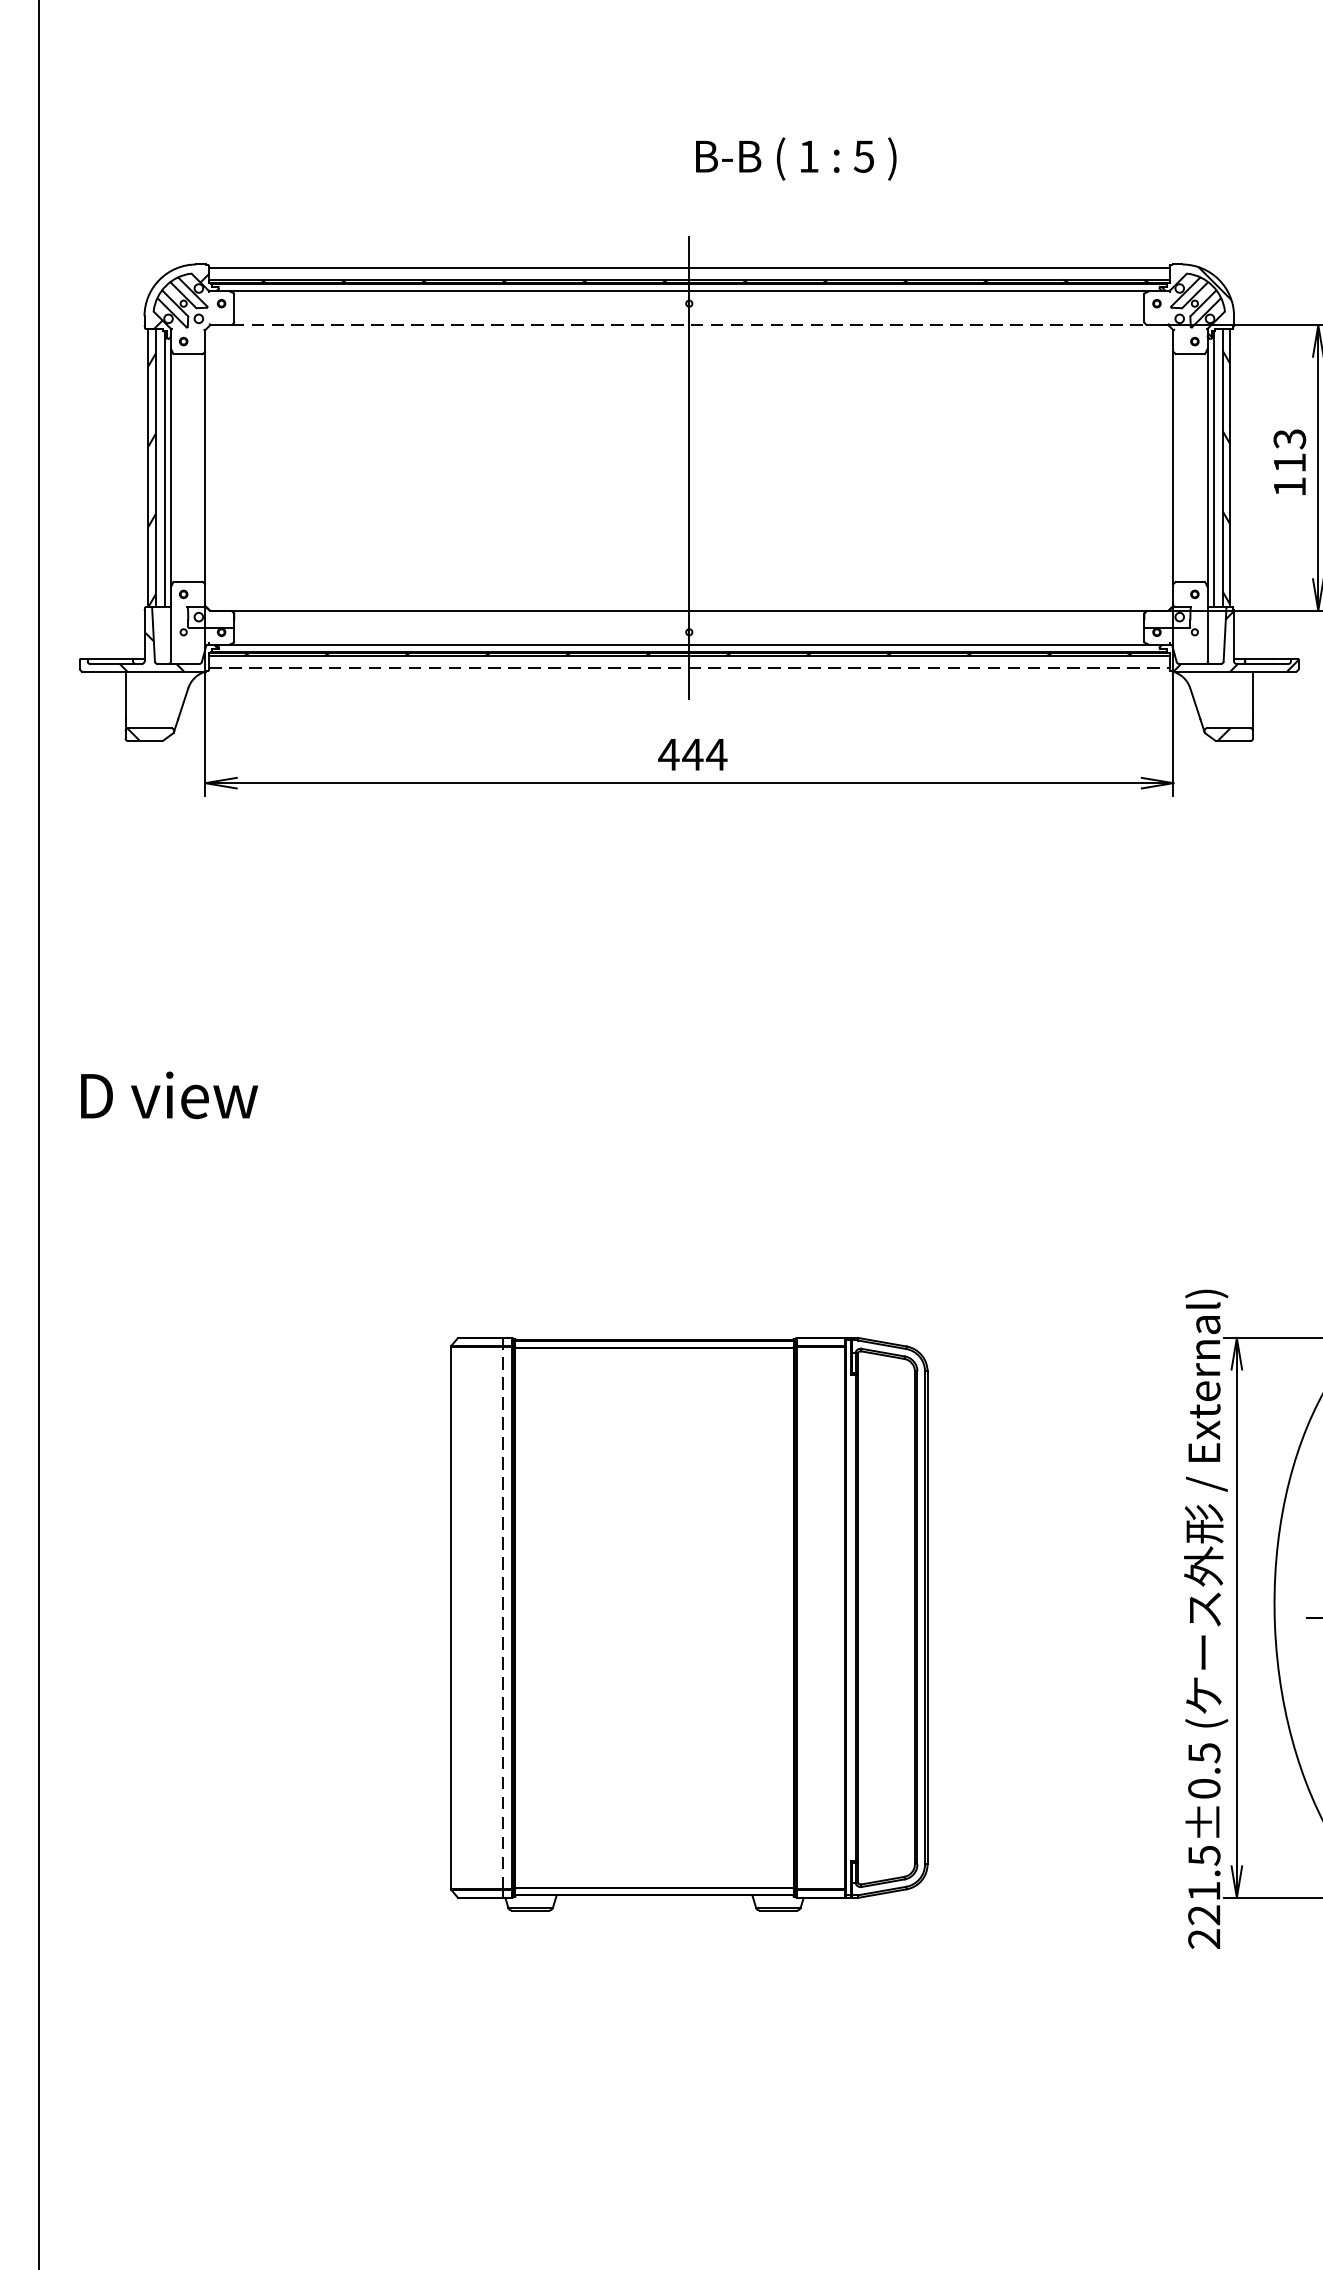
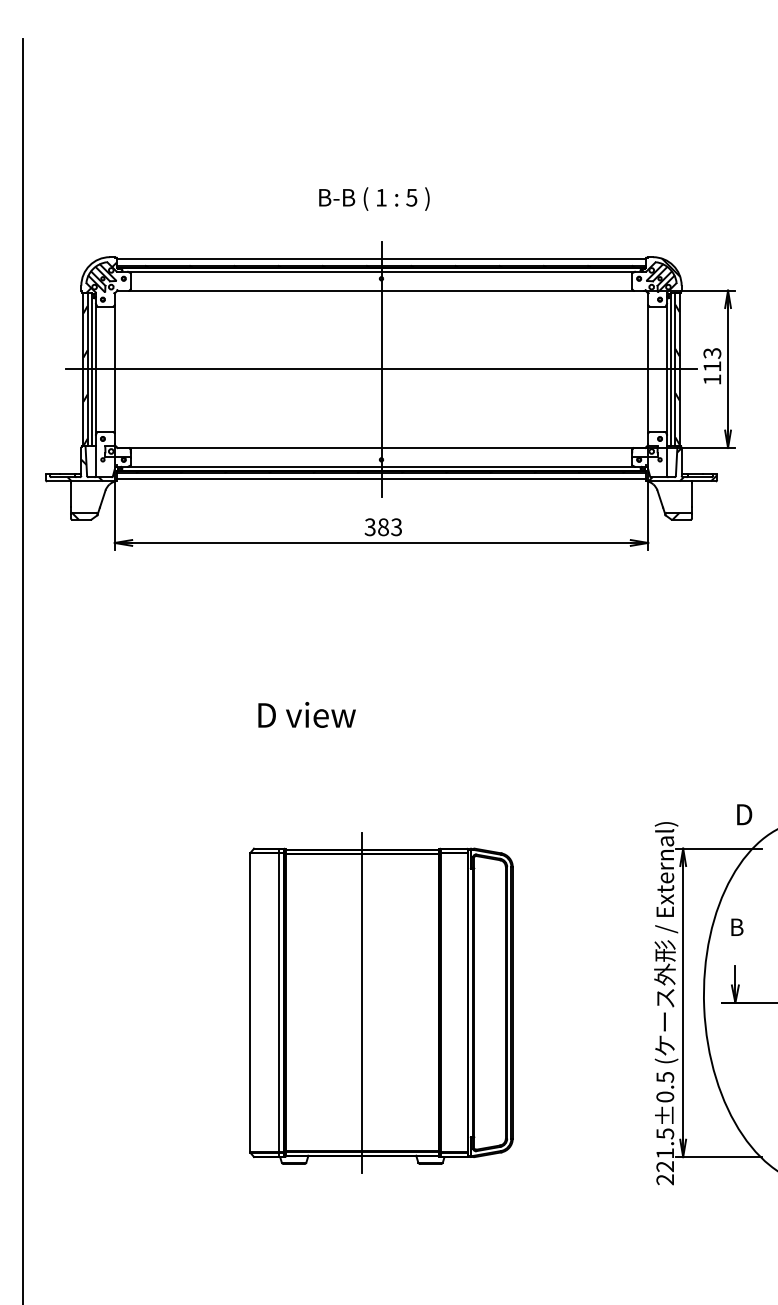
text: (796, 157) -> (374, 198), moved
line: (691, 324) -> (382, 290), dashed -> solid
line: (689, 468) -> (381, 369), added
line: (689, 667) -> (381, 479), dashed -> solid
text: (692, 755) -> (383, 527), 444 -> 383
text: (168, 1094) -> (306, 714), moved
line: (502, 1617) -> (278, 1002), dashed -> solid
line: (654, 1617) -> (362, 1002), added

